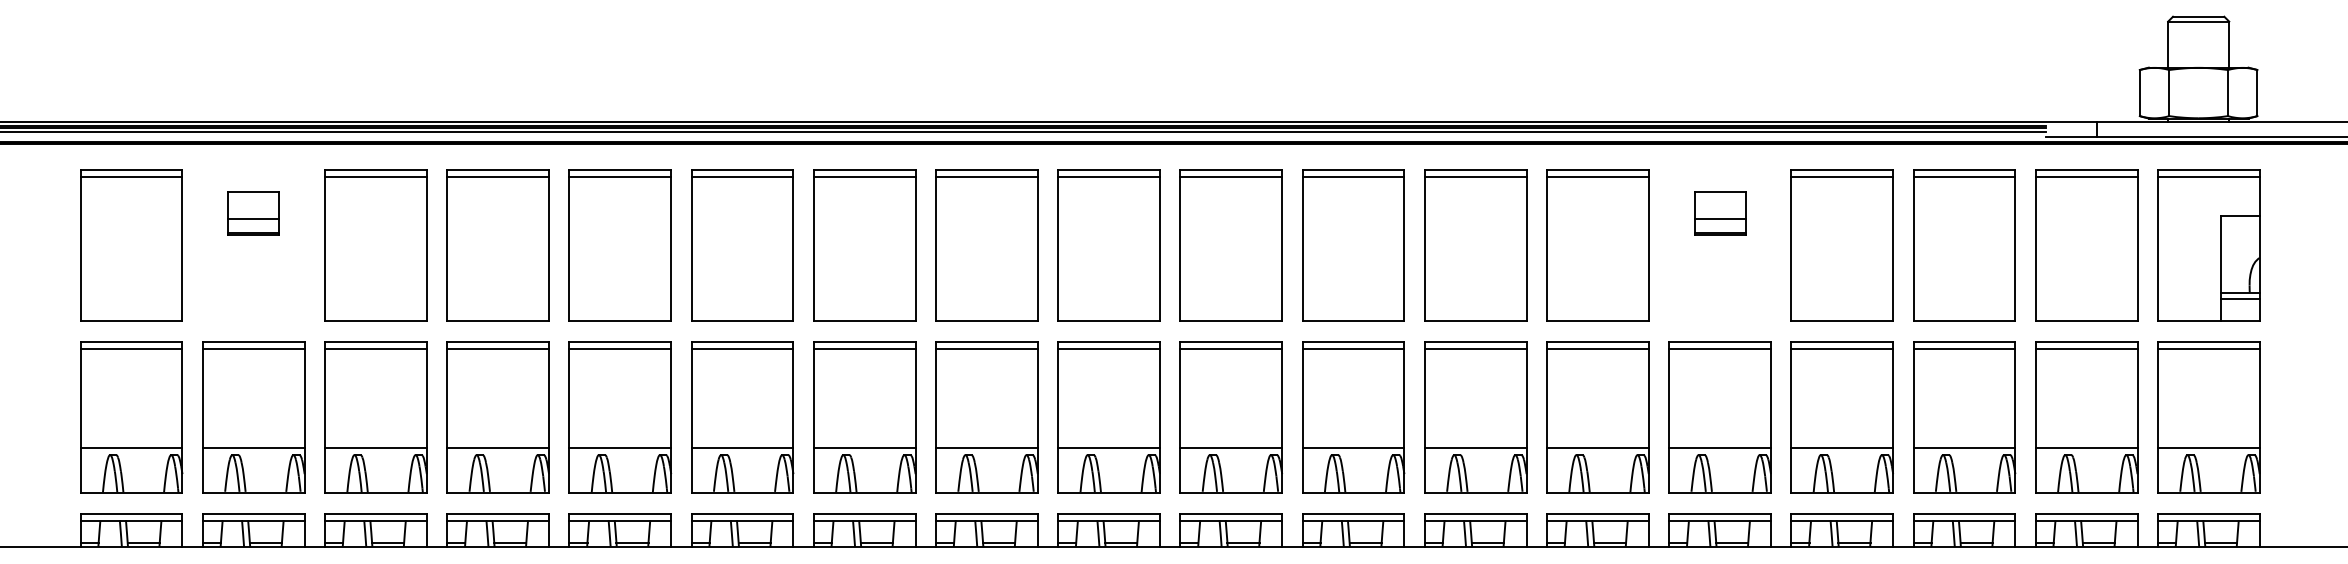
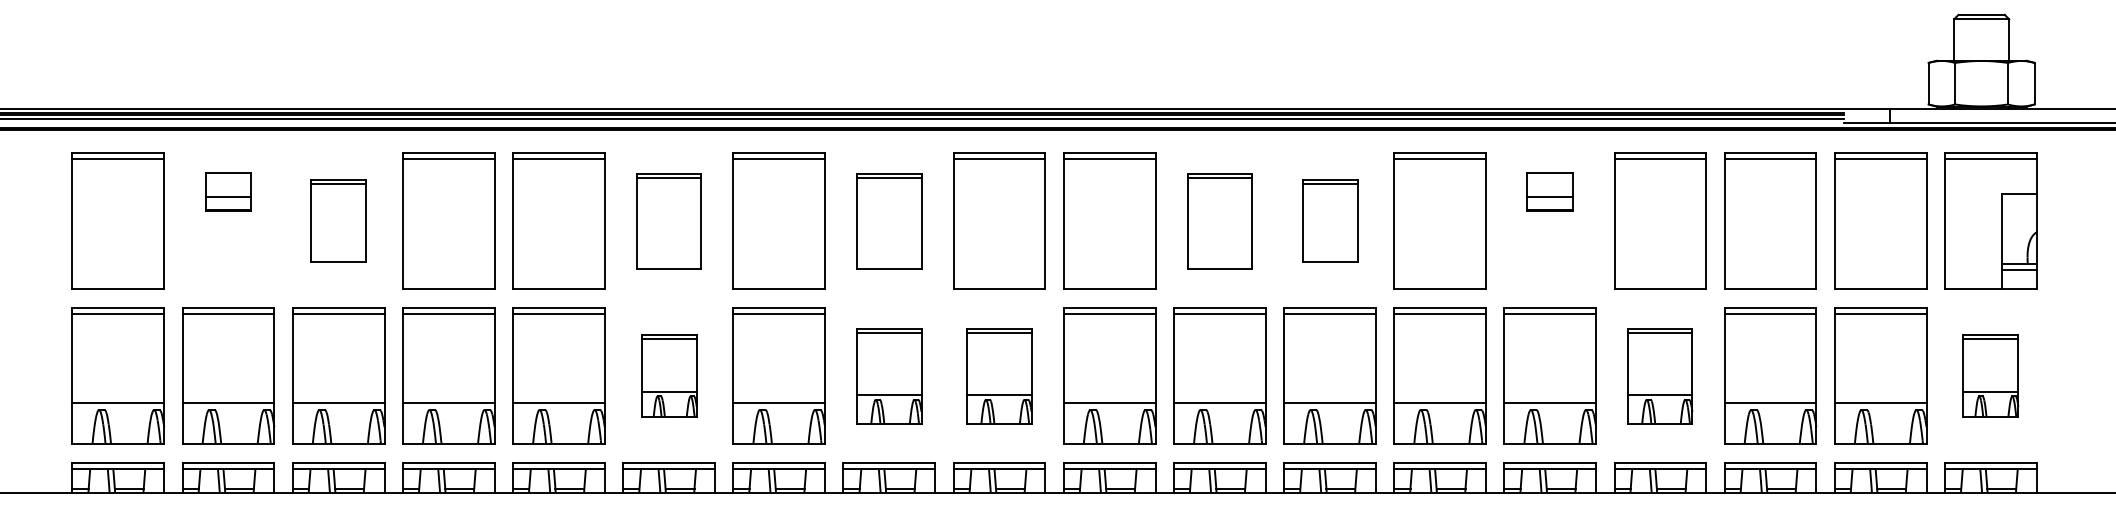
part: (375, 245) -> (338, 221), size x0.6
part: (742, 245) -> (669, 221), size x0.7
part: (986, 245) -> (888, 221), size x0.7
part: (1353, 245) -> (1219, 221), size x0.7
part: (1475, 245) -> (1329, 221), size x0.6
part: (742, 417) -> (669, 376), size x0.6
part: (986, 417) -> (888, 376), size x0.7
part: (1108, 417) -> (998, 376), size x0.7
part: (1841, 417) -> (1659, 376), size x0.7
part: (2208, 417) -> (1990, 376), size x0.6

